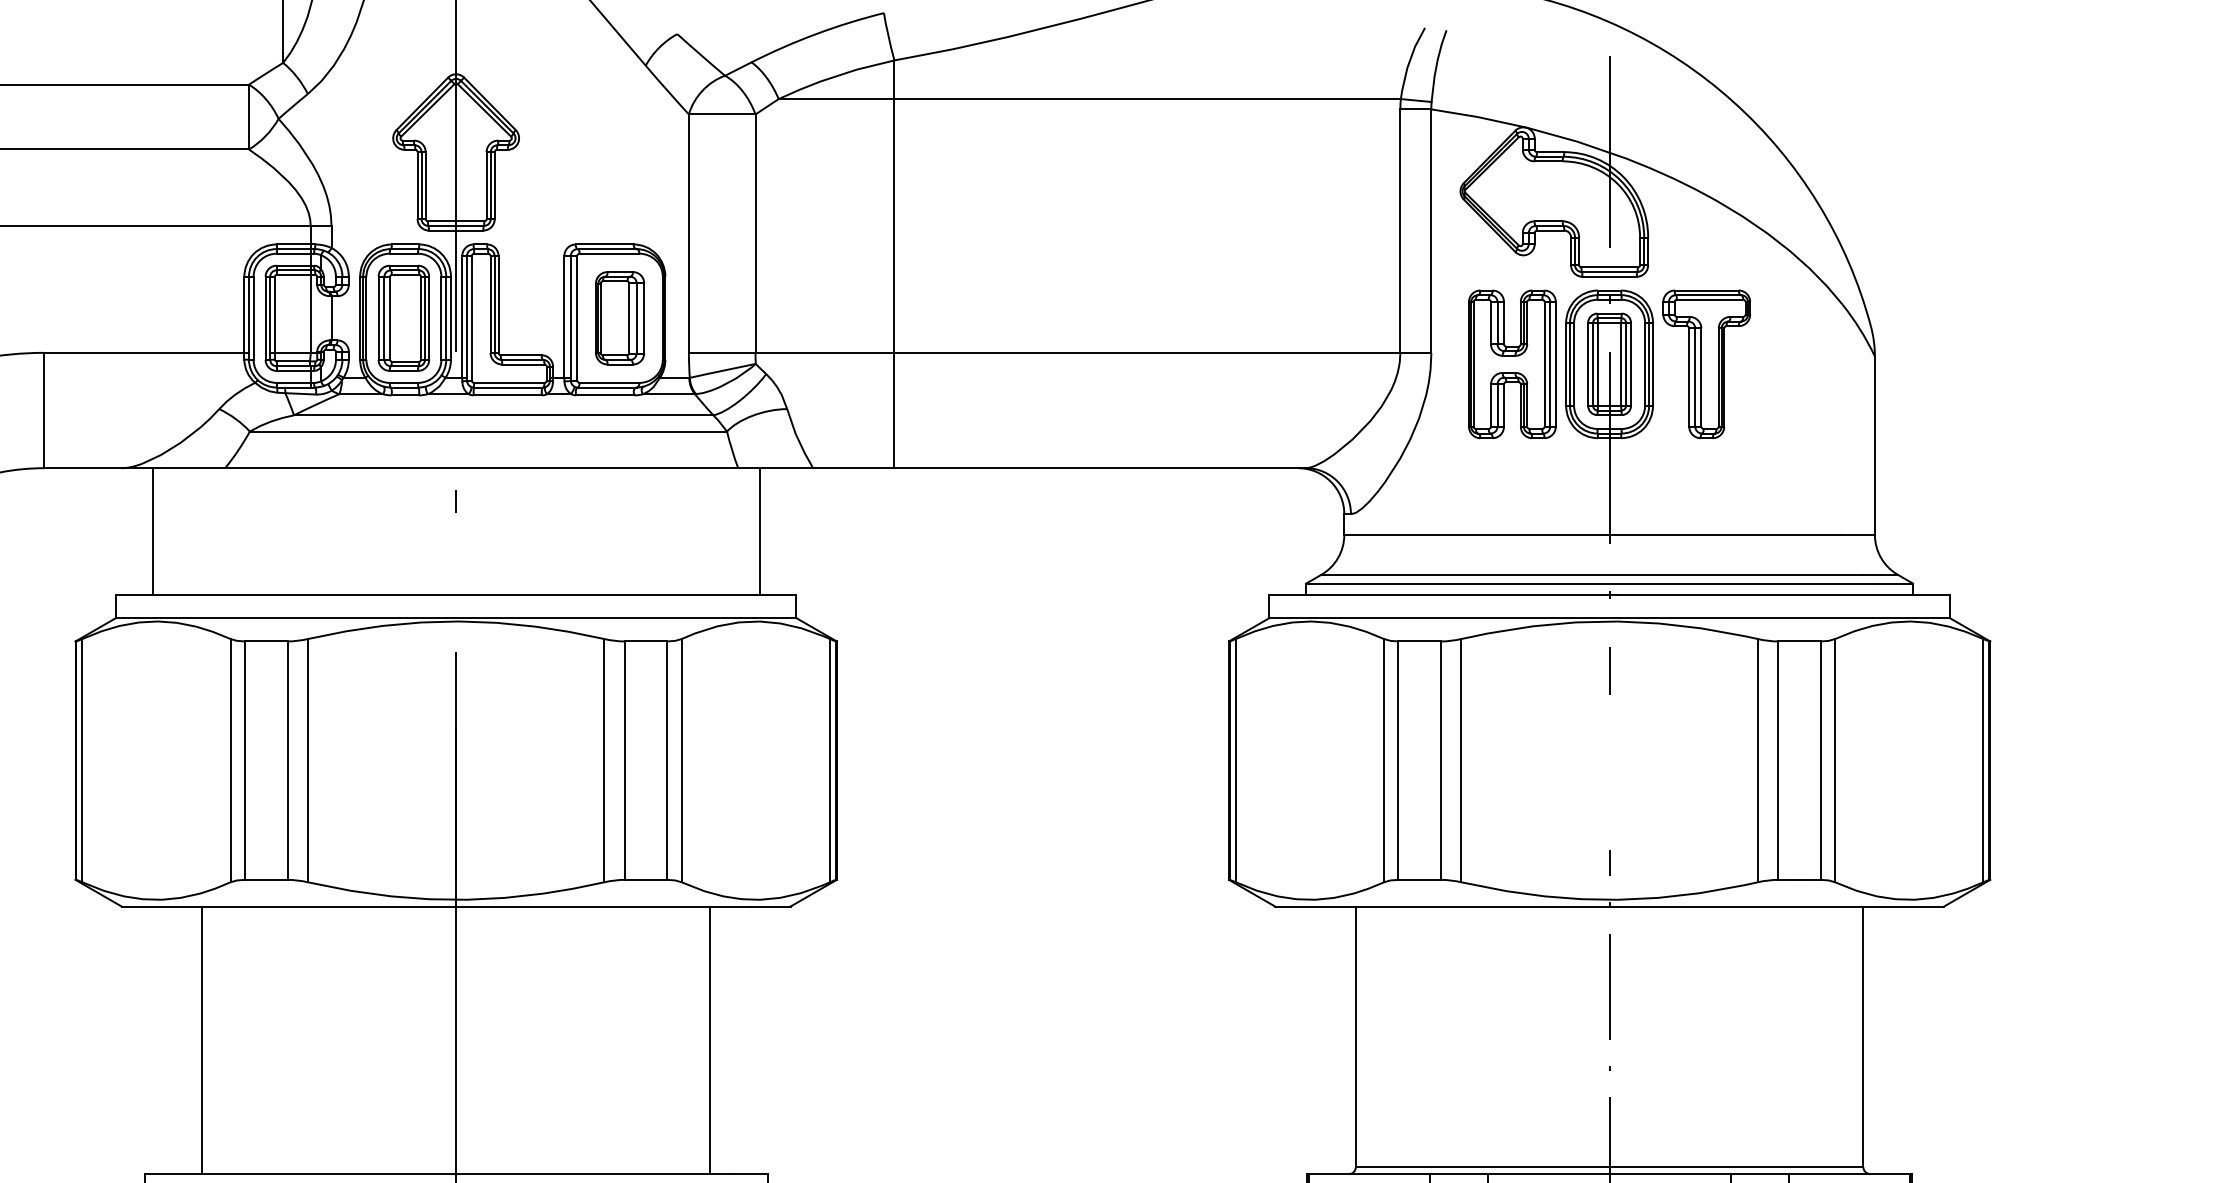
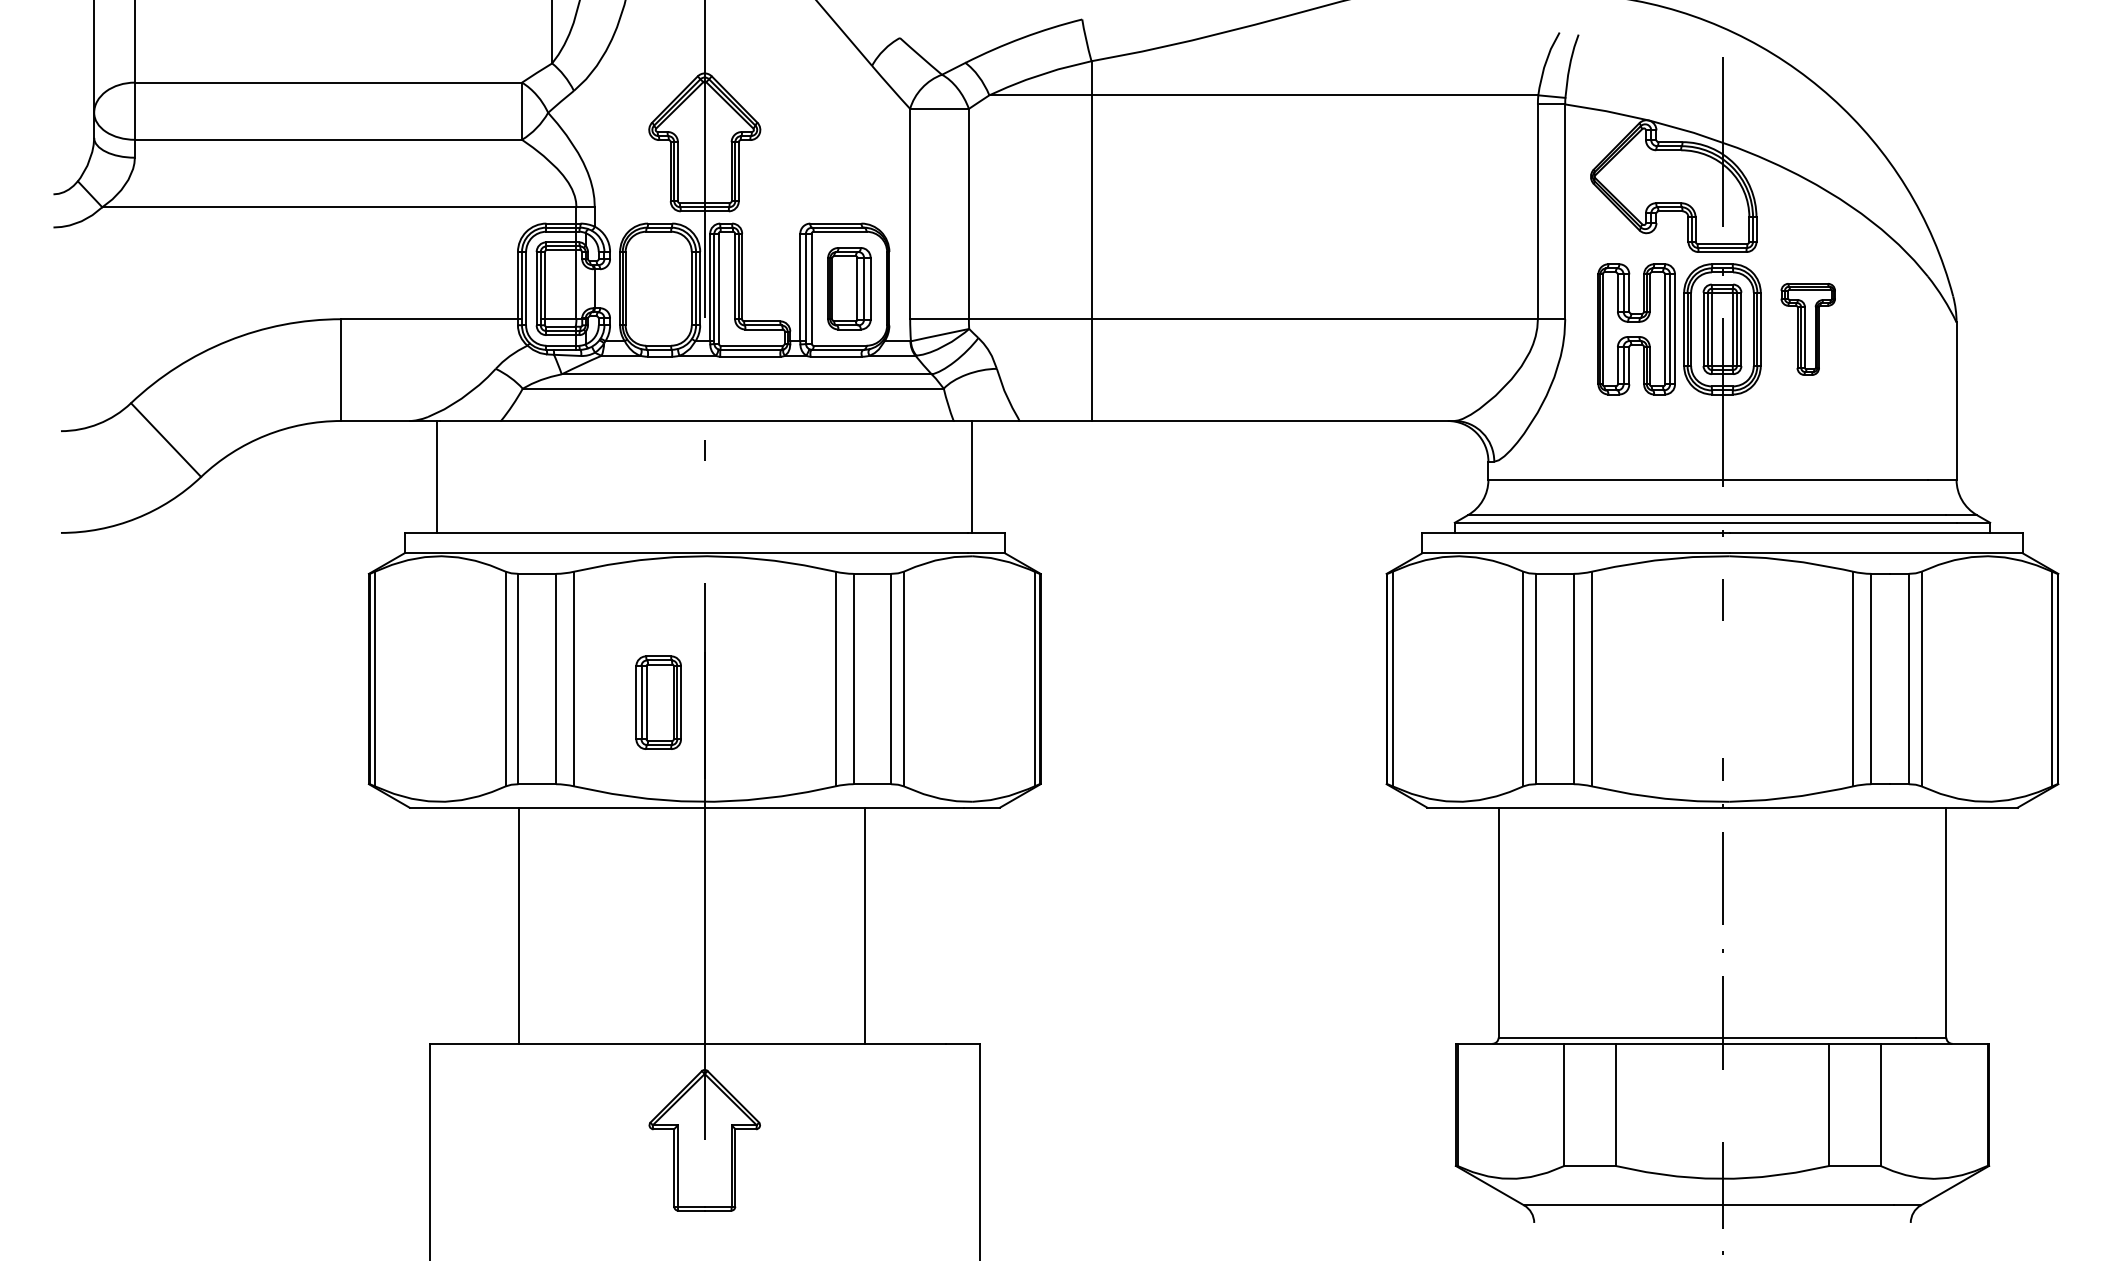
part: (403, 318) -> (658, 702), moved
part: (1707, 364) -> (1808, 329), size x0.7
line: (201, 1039) -> (518, 925), moved
line: (709, 1039) -> (864, 925), moved

